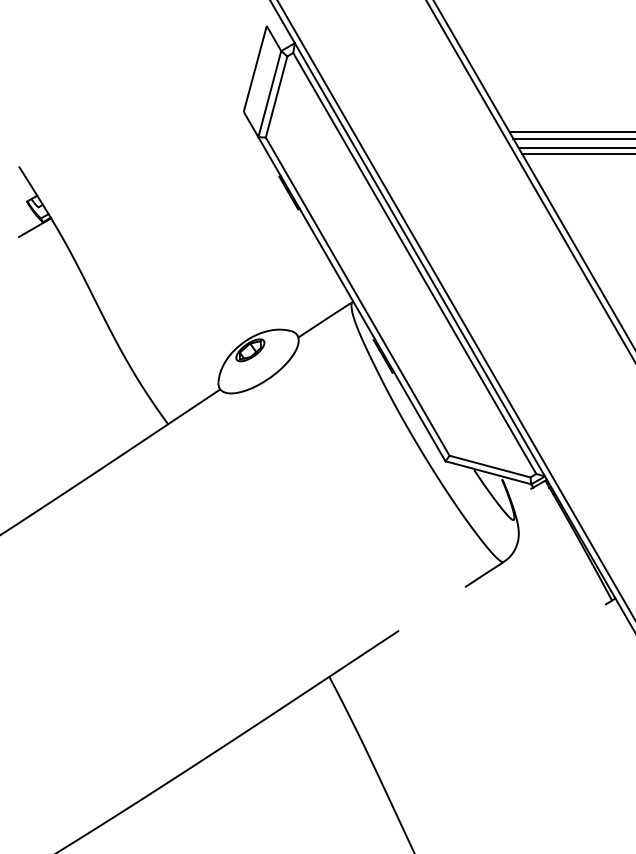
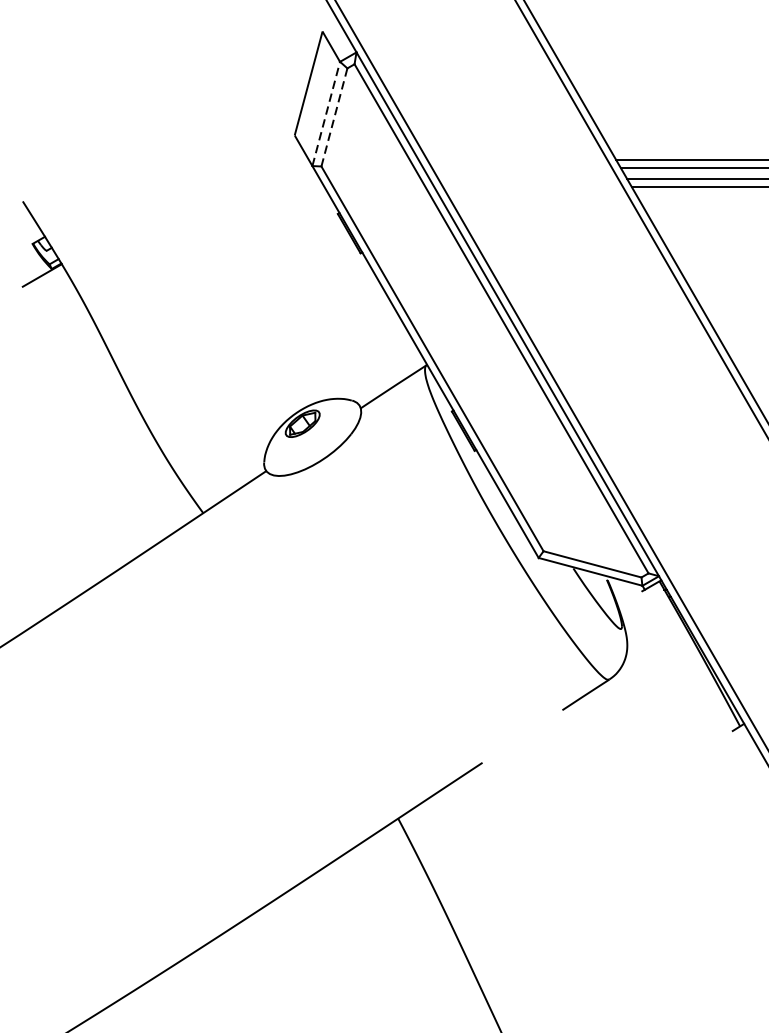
line: (269, 94) -> (325, 114), solid -> dashed
line: (276, 97) -> (334, 118), solid -> dashed

